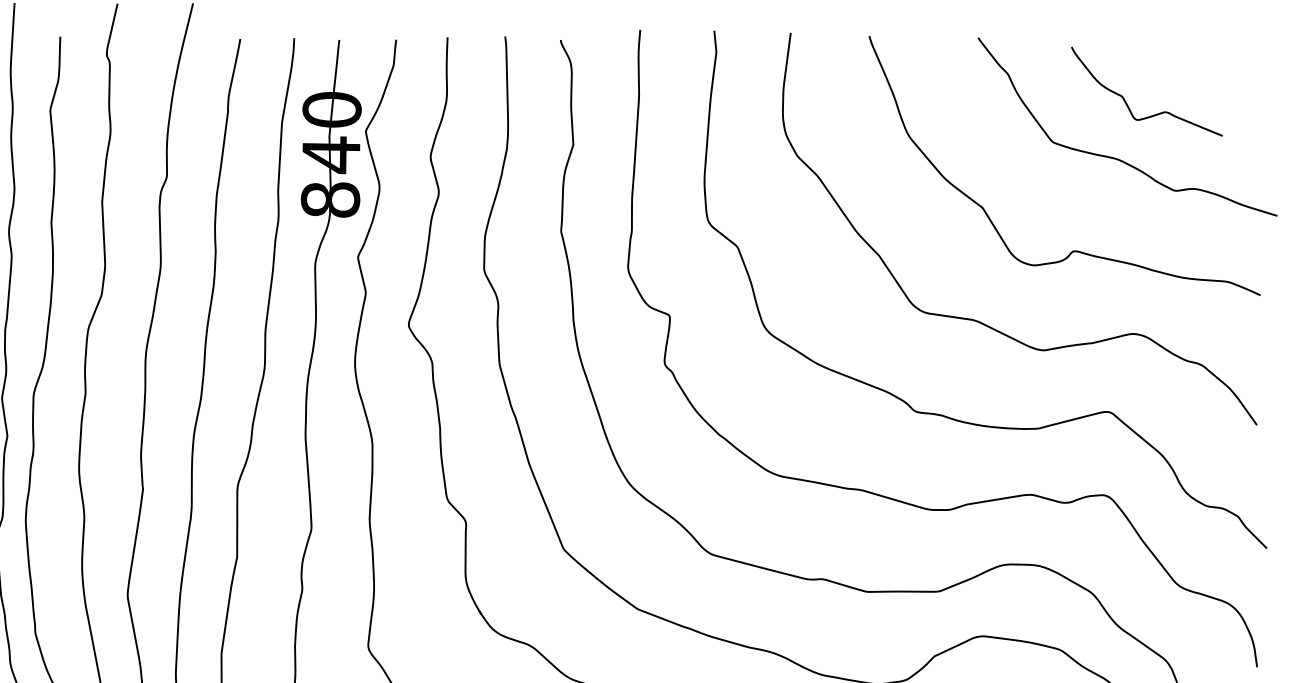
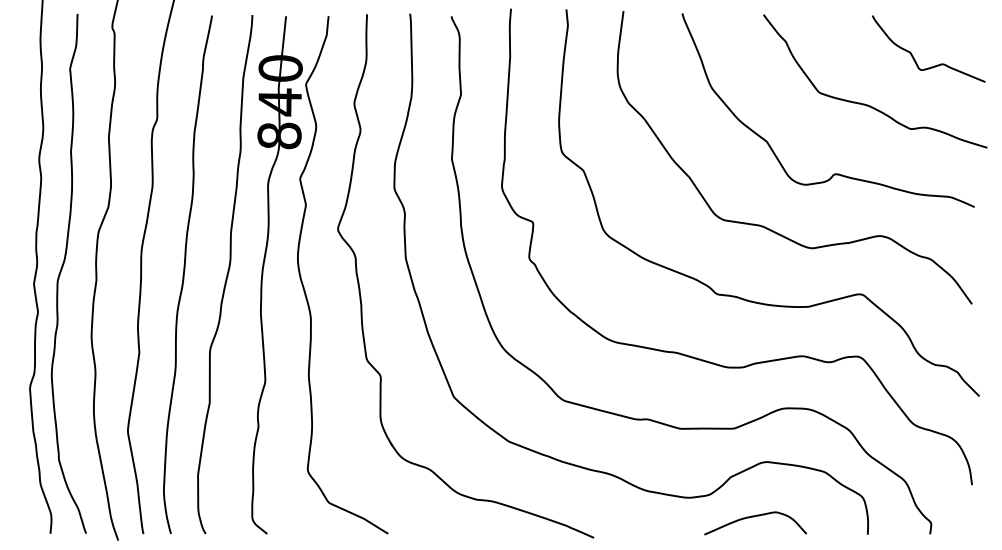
curve: (1126, 100) -> (913, 55), moved

